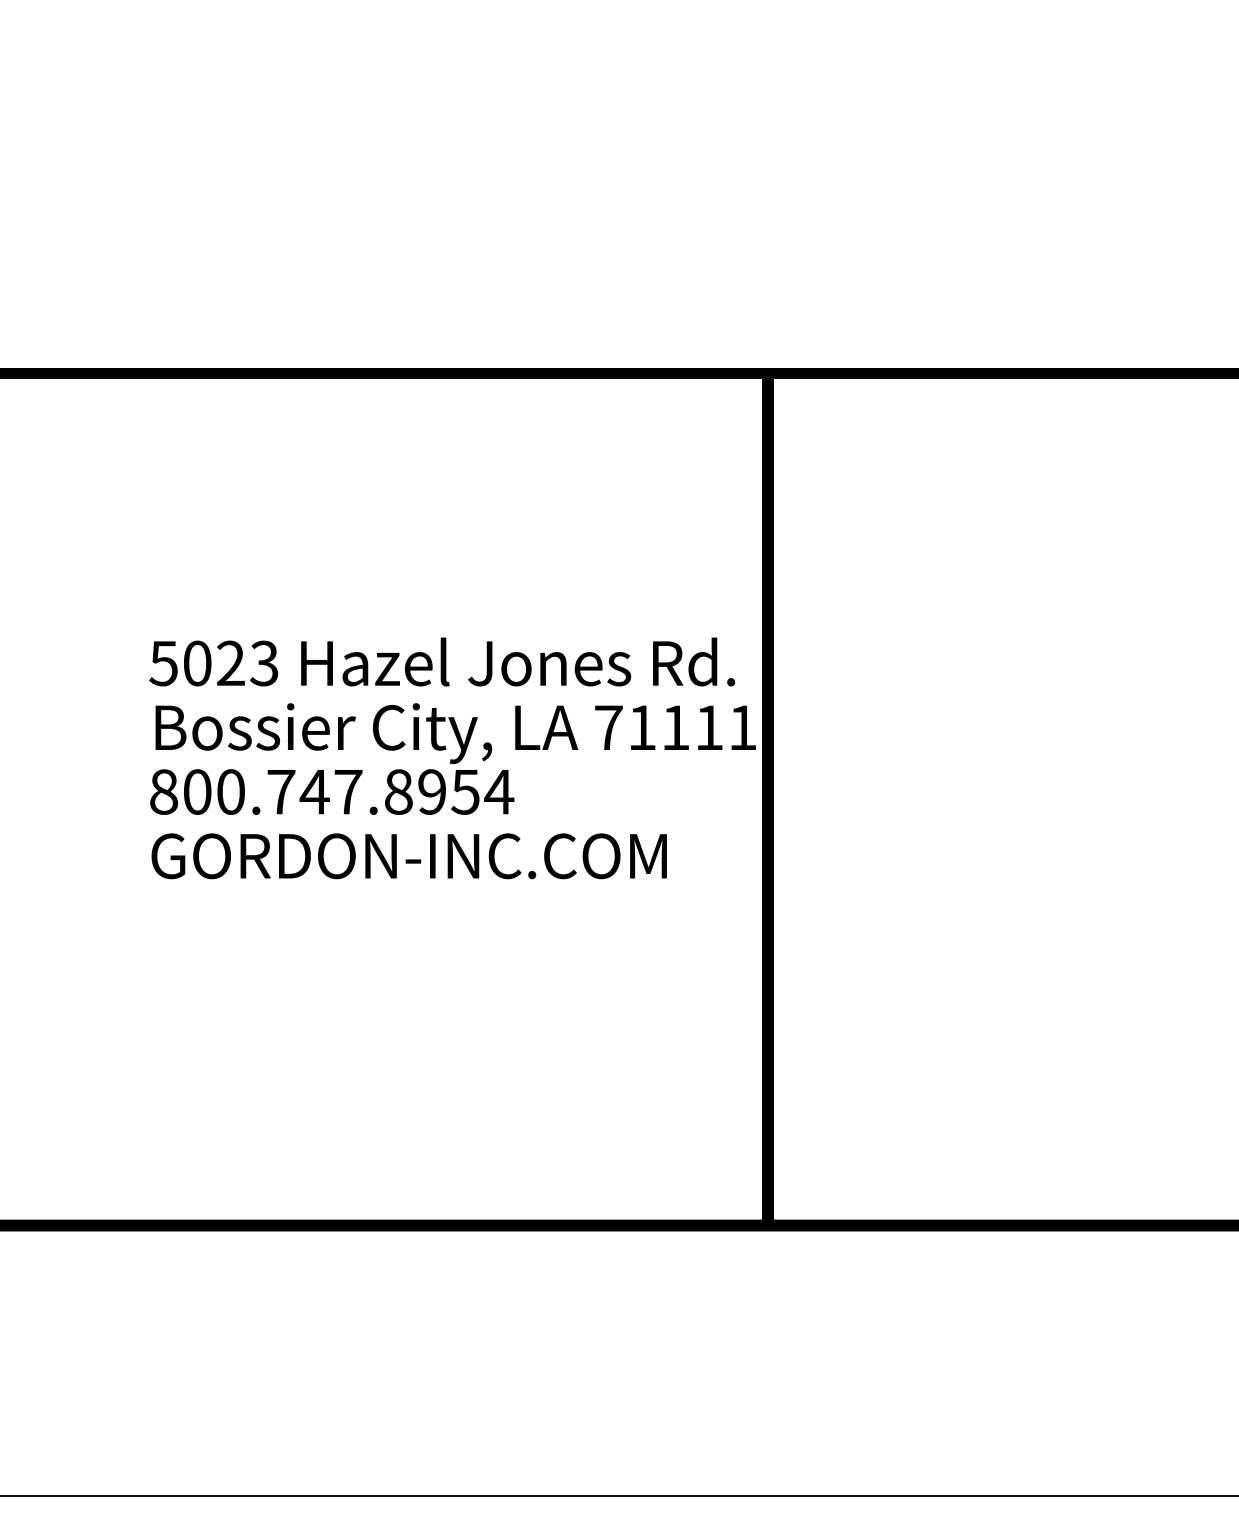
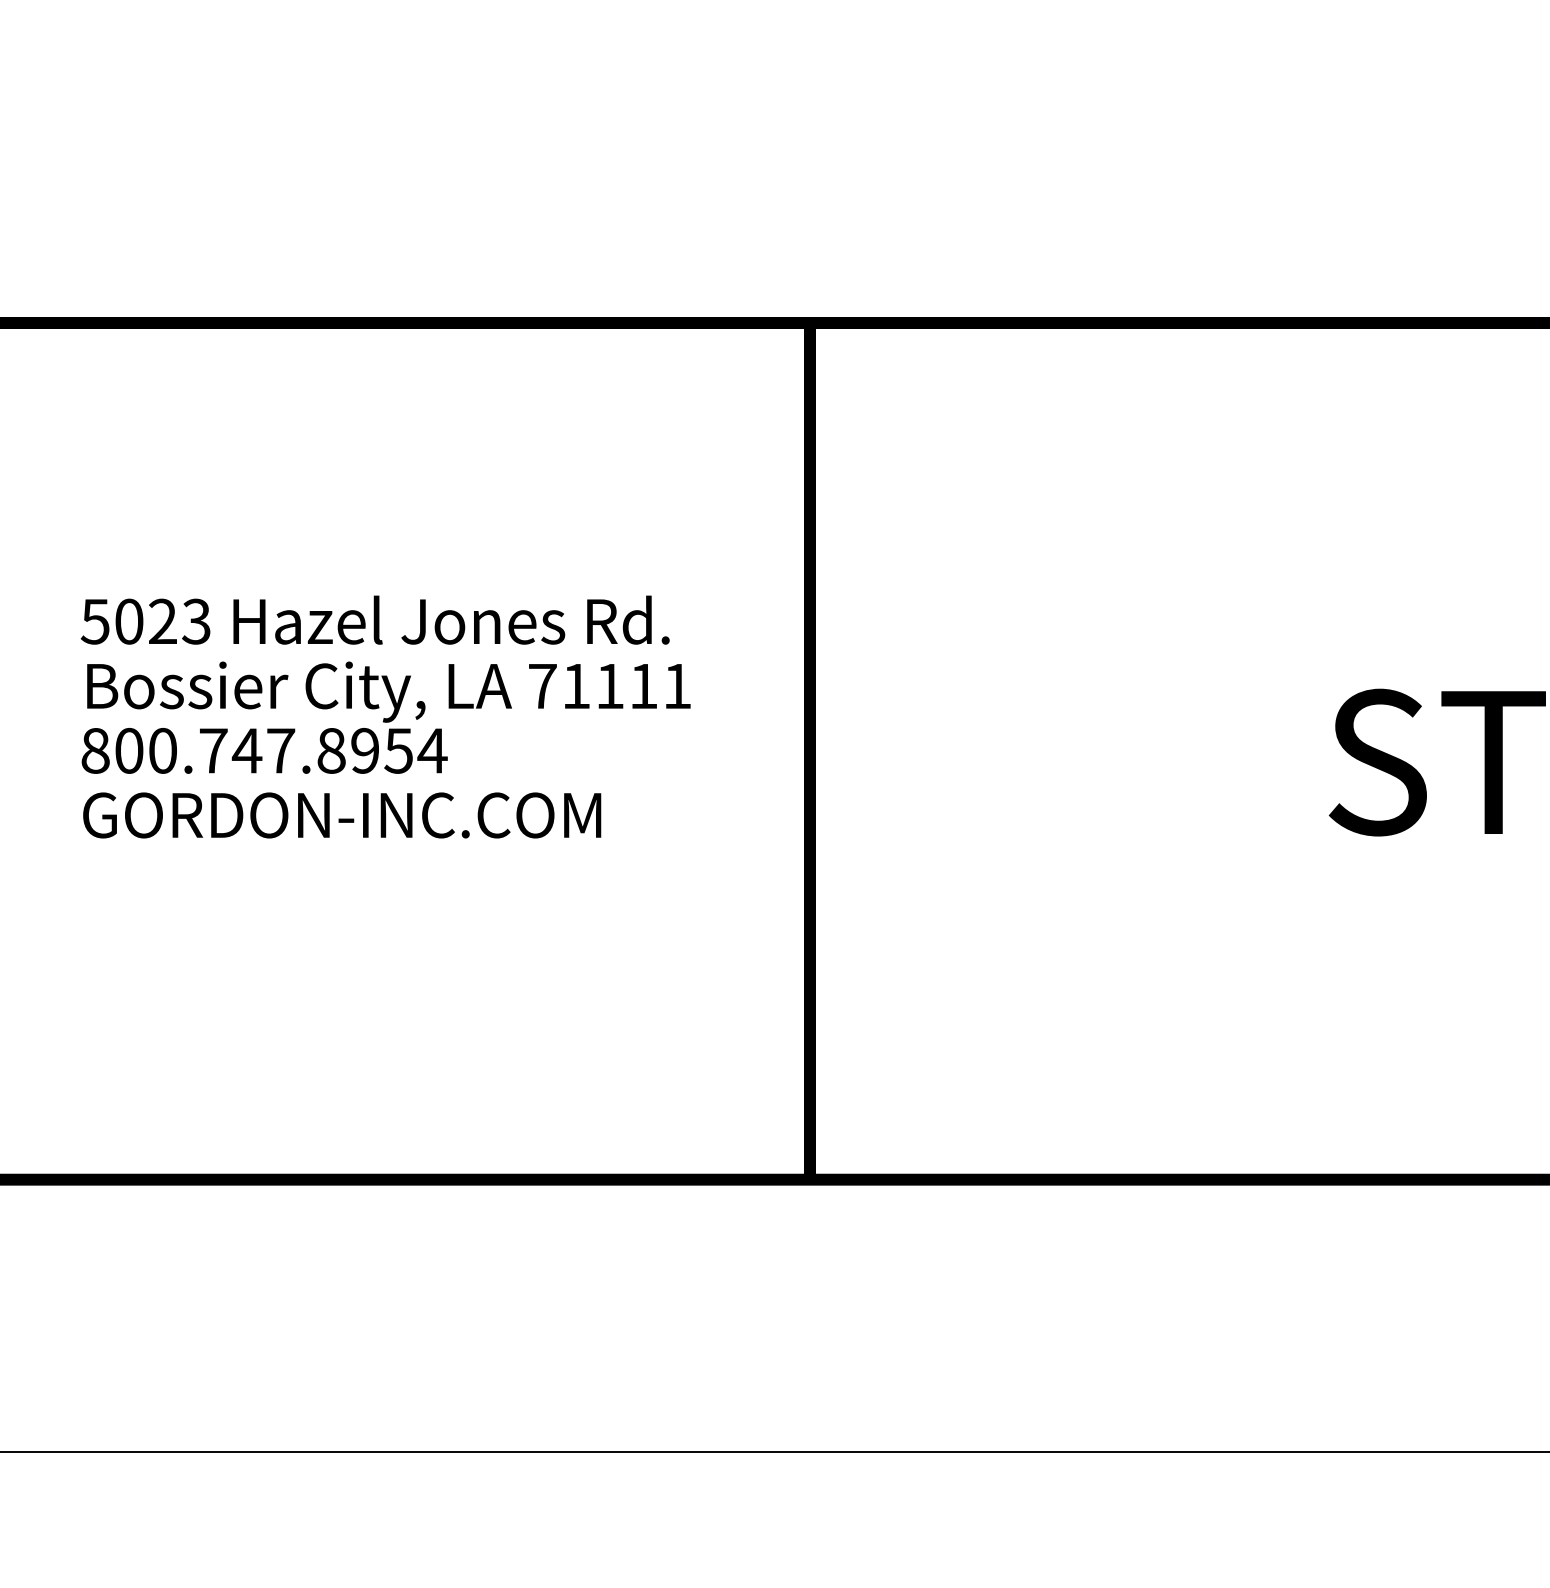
text: (452, 757) -> (385, 716), moved

